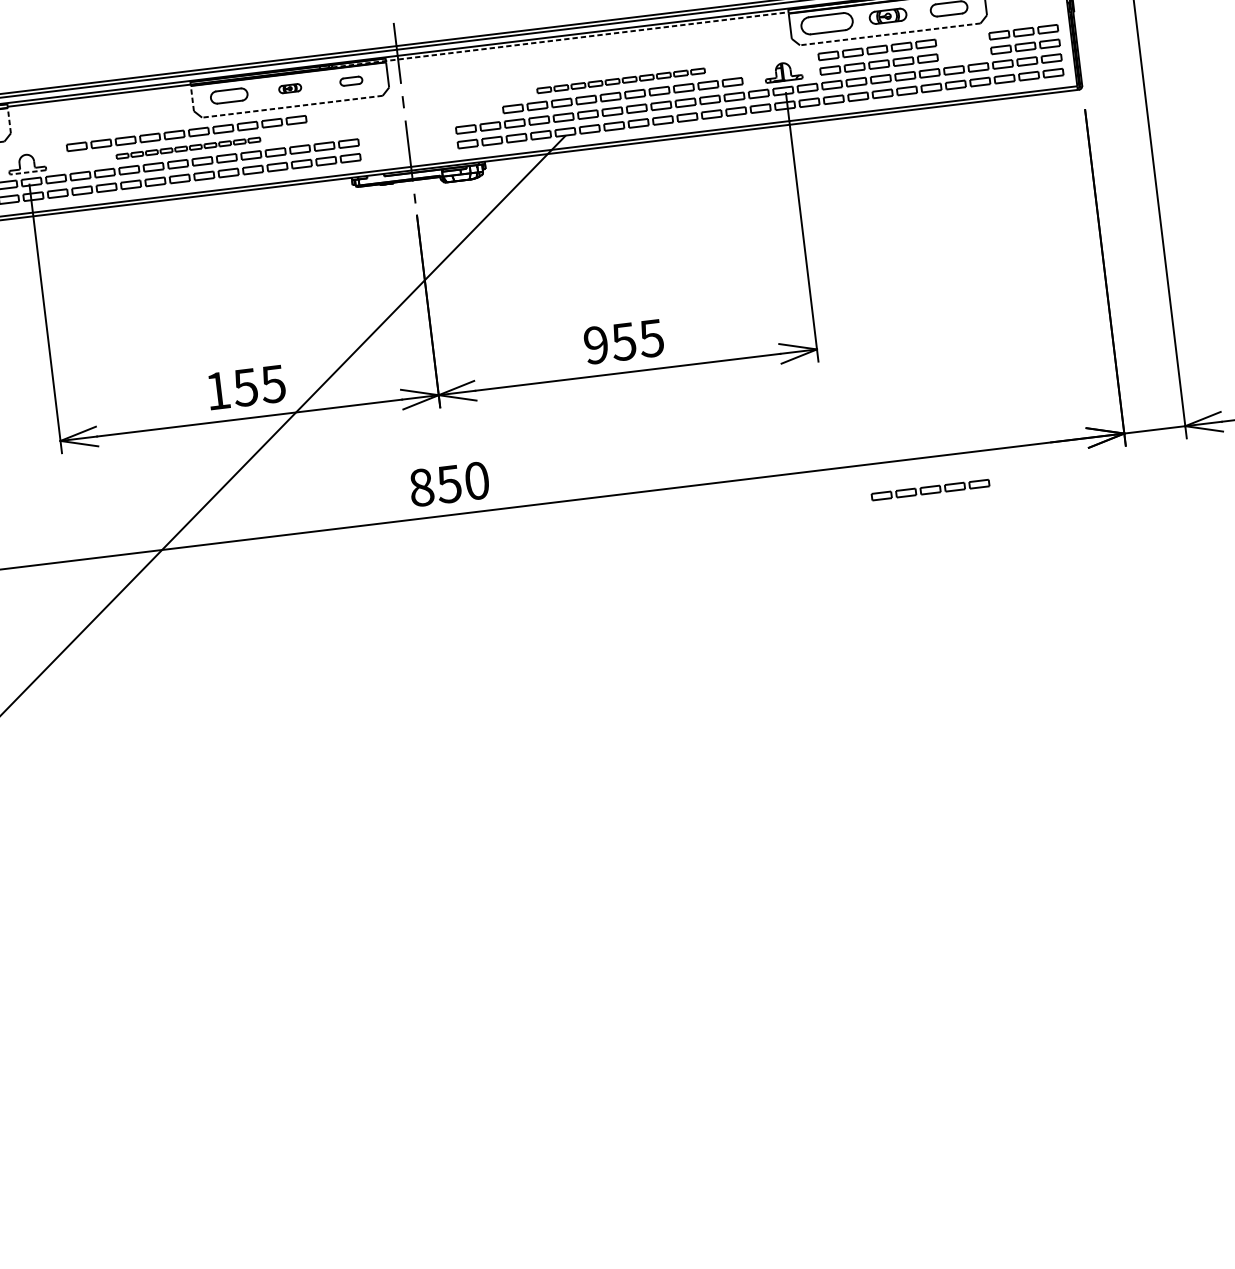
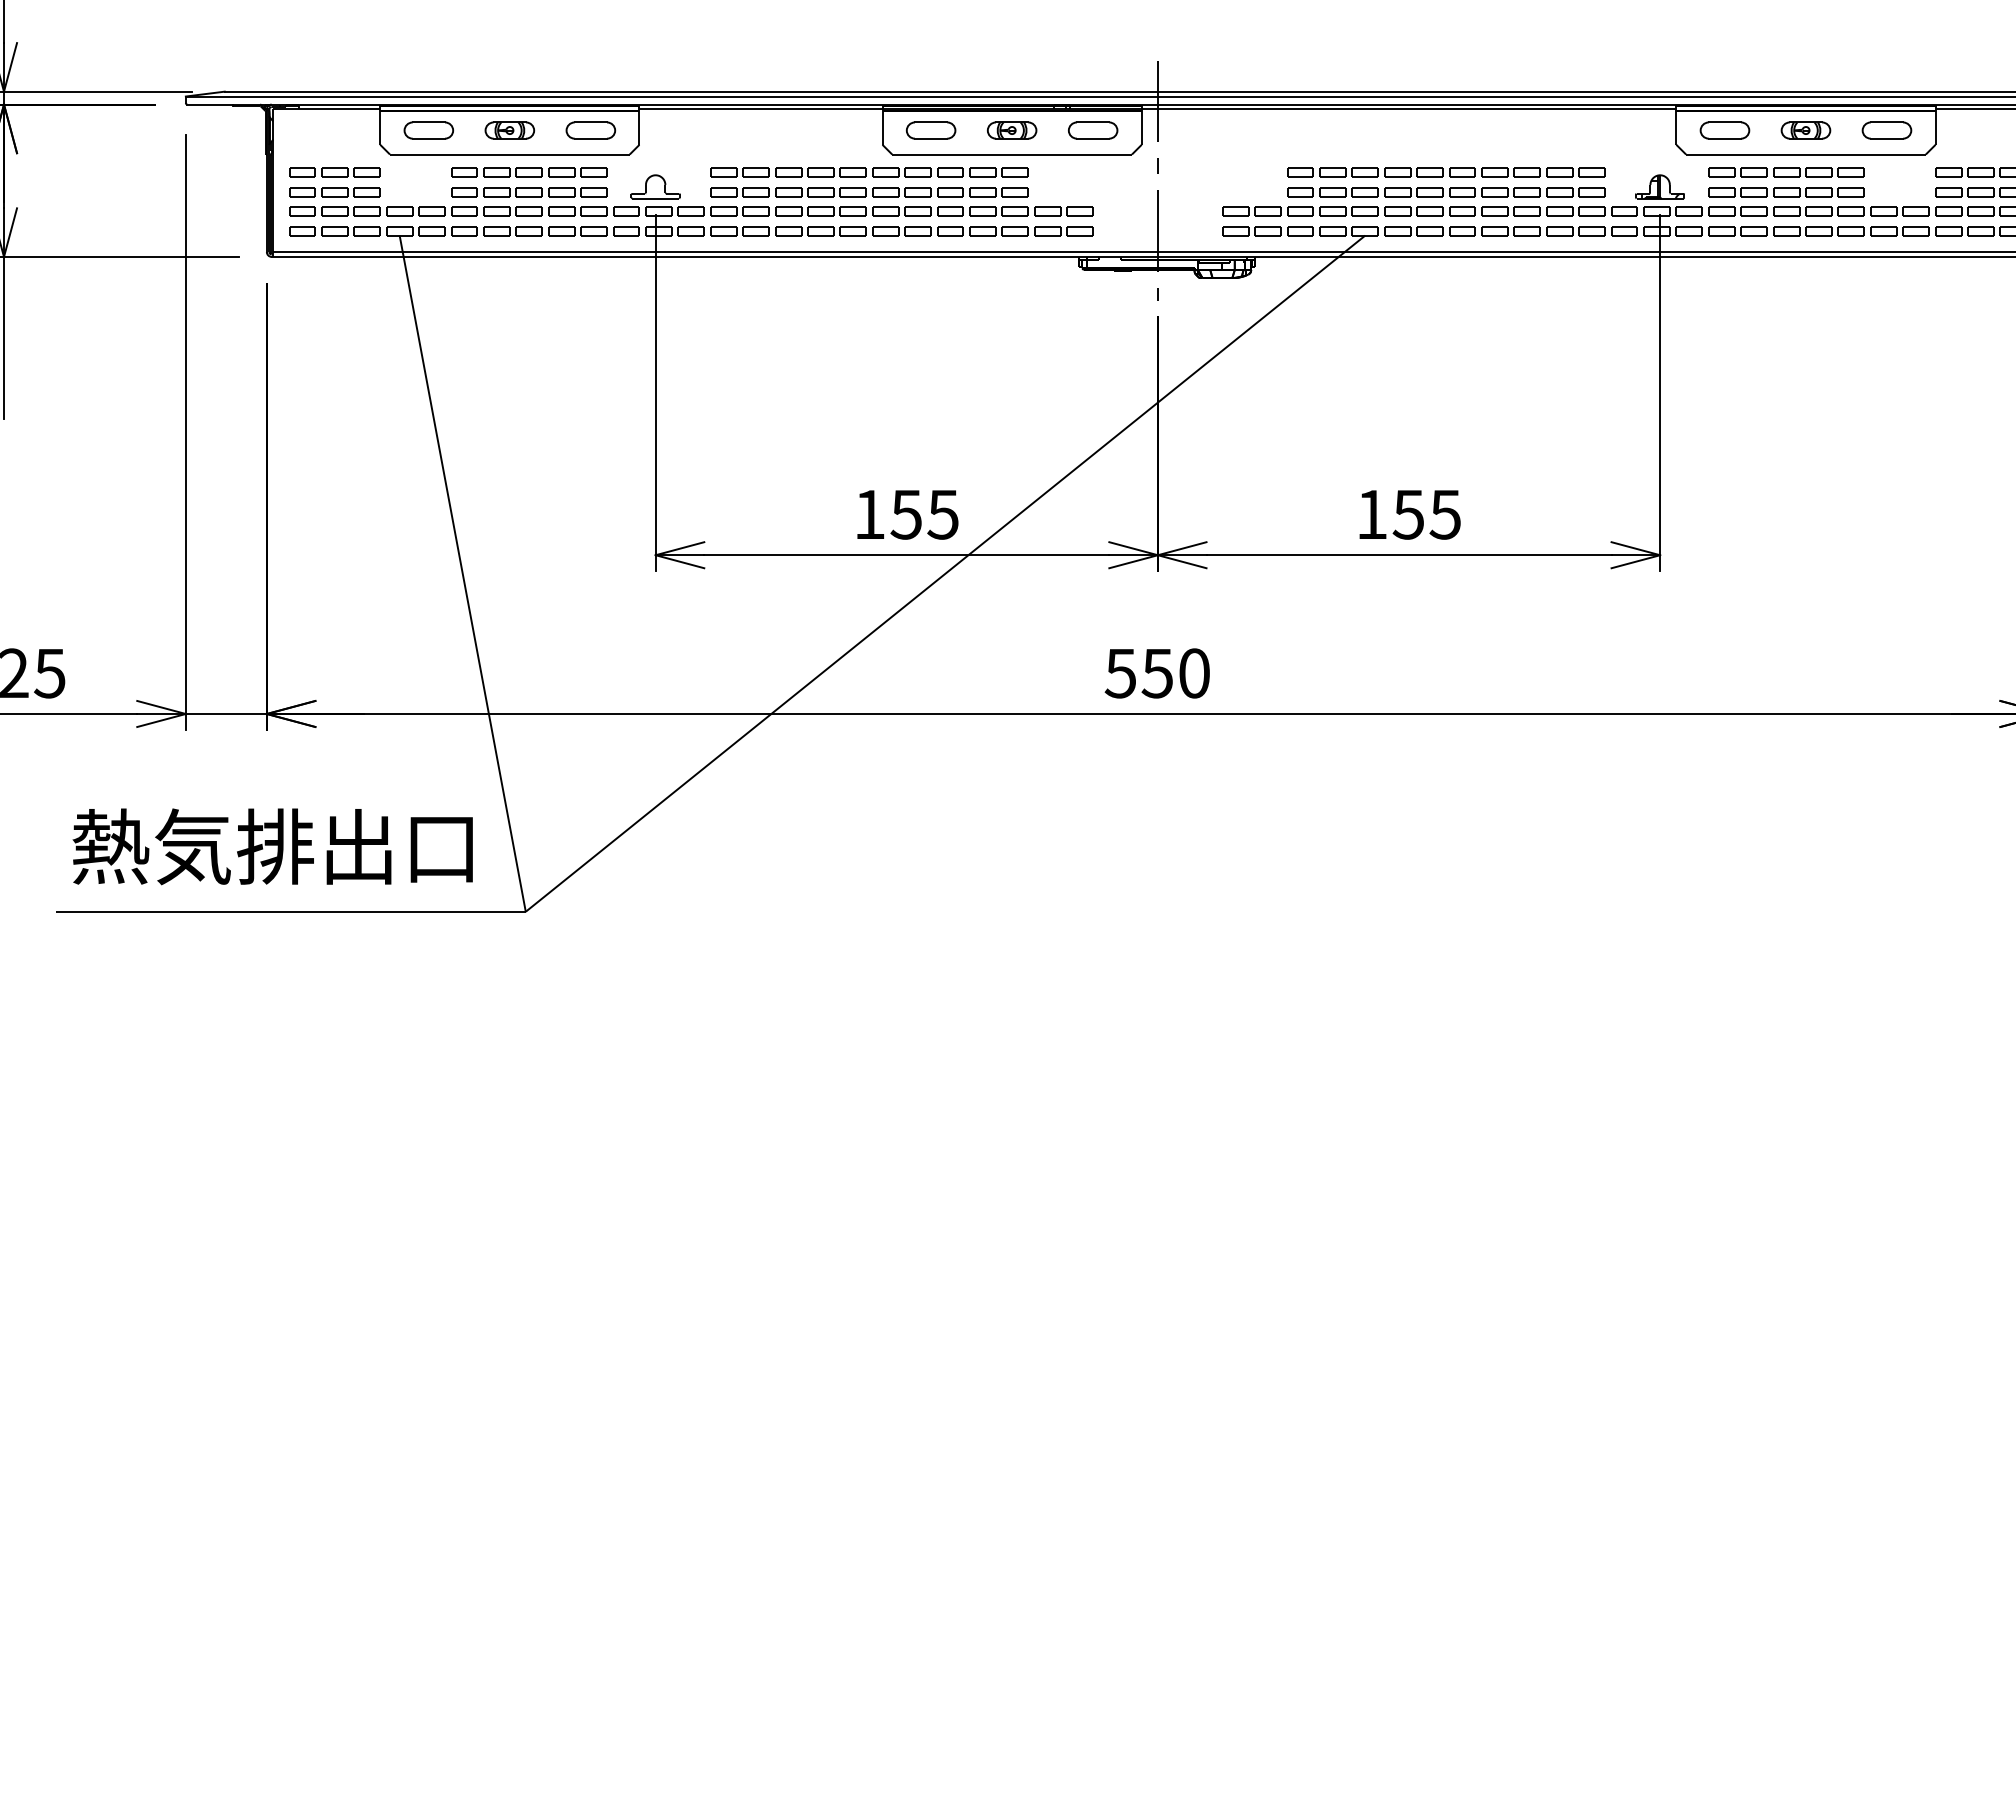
part: (826, 23) -> (1724, 130), size x0.71
line: (889, 34) -> (1805, 154), dashed -> solid
line: (560, 39) -> (1373, 109), dashed -> solid
part: (621, 80) -> (1446, 172), size x1.43
part: (351, 81) -> (1093, 130), size x1.67
part: (289, 88) -> (1011, 130), size x1.67
line: (192, 98) -> (882, 128), dashed -> solid
line: (292, 106) -> (1012, 154), dashed -> solid
line: (9, 121) -> (639, 128), dashed -> solid
part: (188, 148) -> (869, 192), size x1.67
line: (27, 172) -> (655, 198), dashed -> solid
text: (595, 345) -> (1371, 514), 955 -> 155
text: (421, 487) -> (1120, 673), 850 -> 550
part: (930, 490) -> (1786, 757), removed

